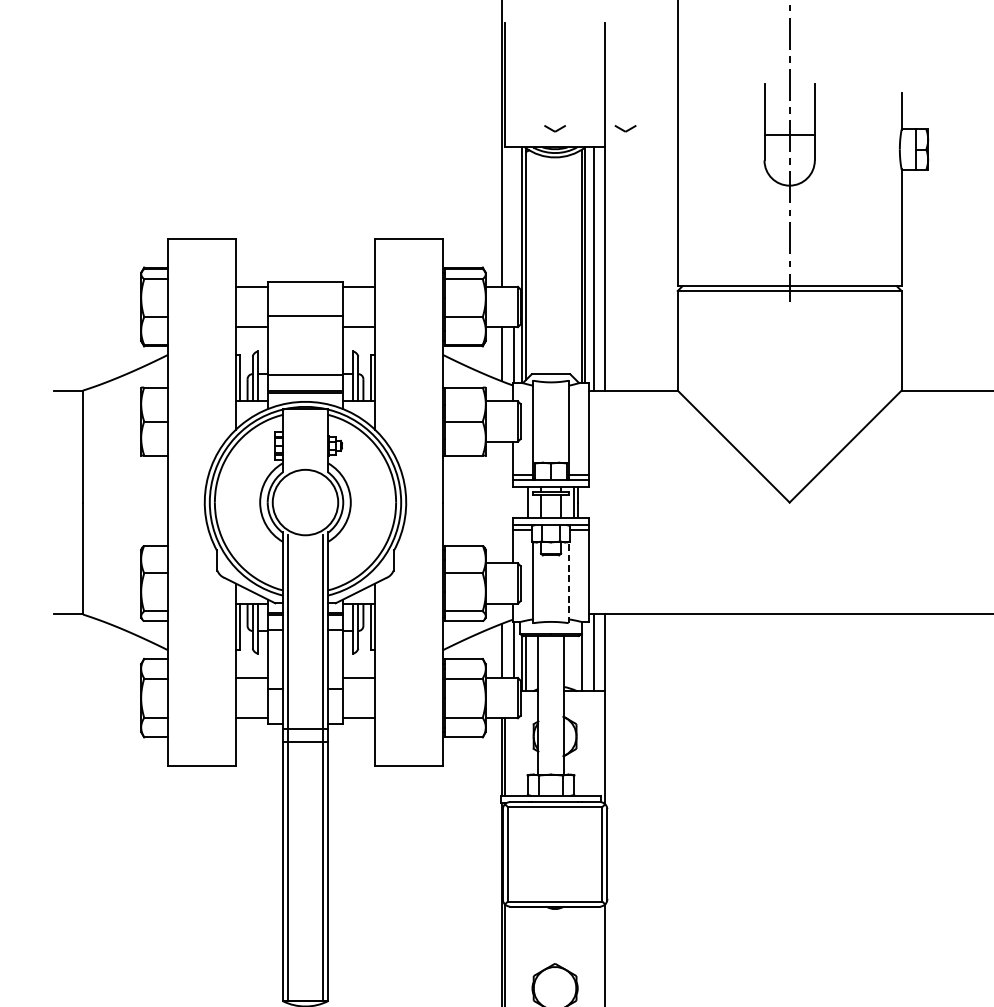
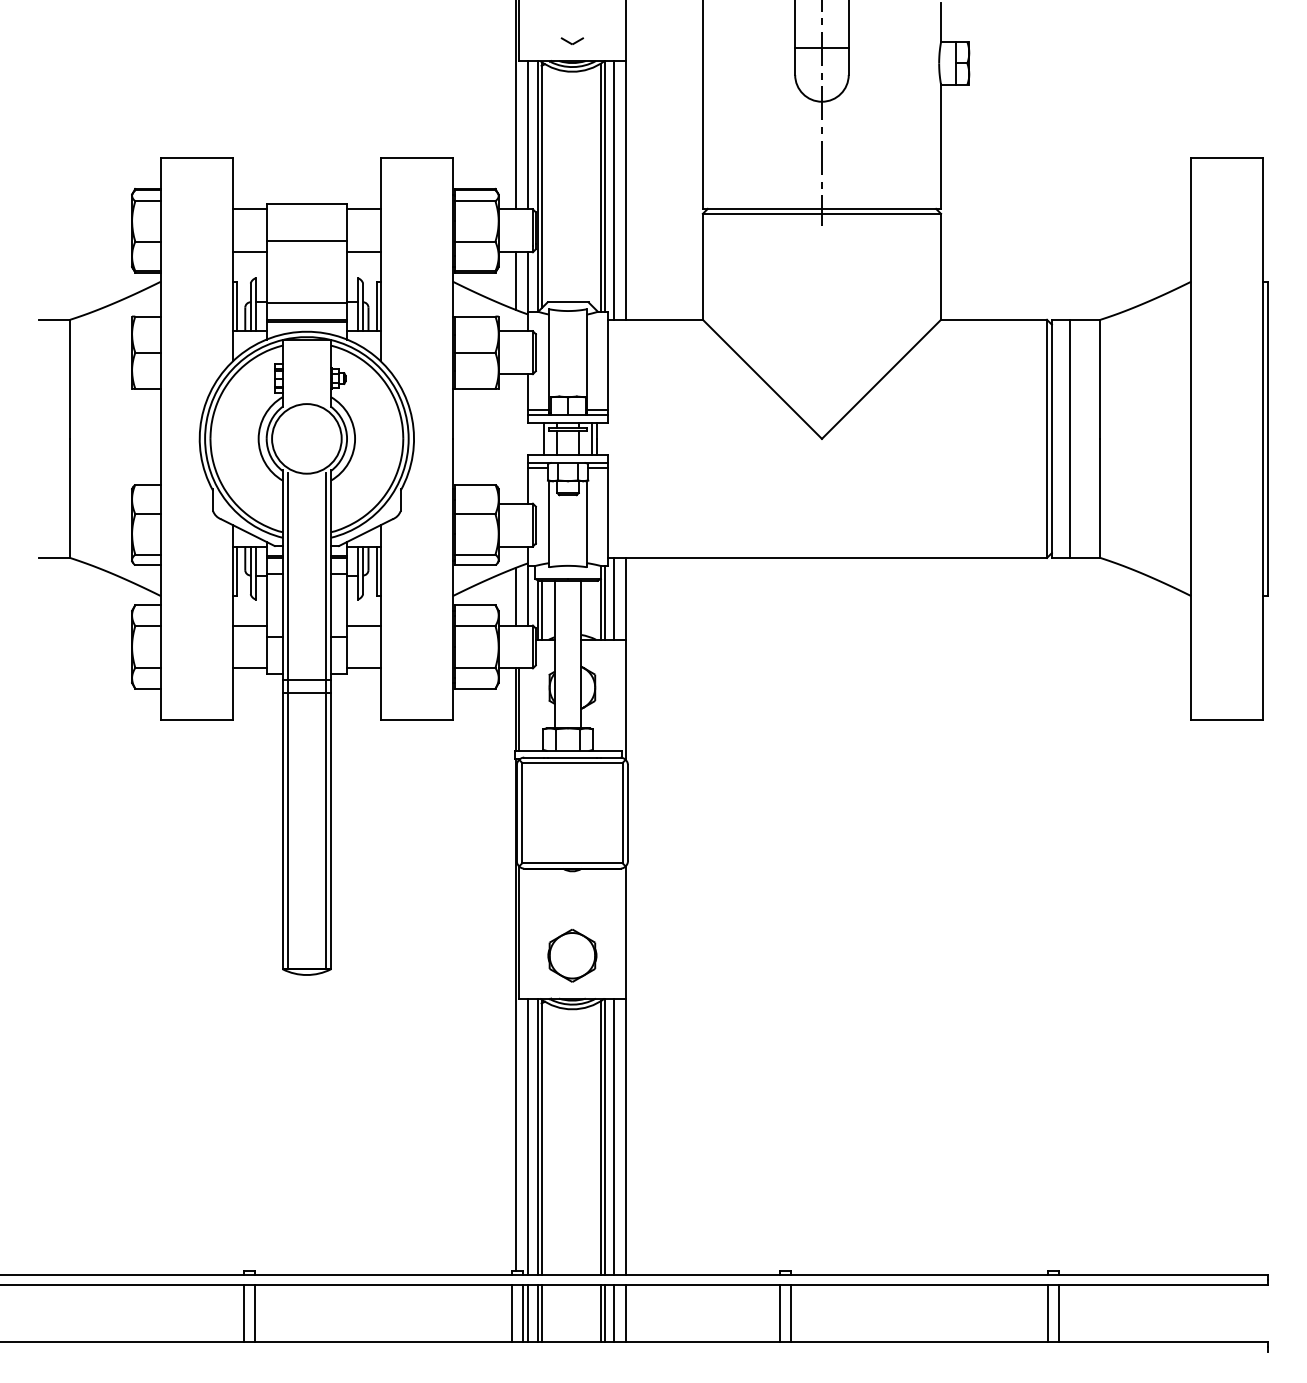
part: (624, 128) -> (646, 40), removed
line: (513, 217) -> (528, 135), added
line: (568, 582) -> (586, 523), dashed -> solid
line: (585, 656) -> (604, 602), added

